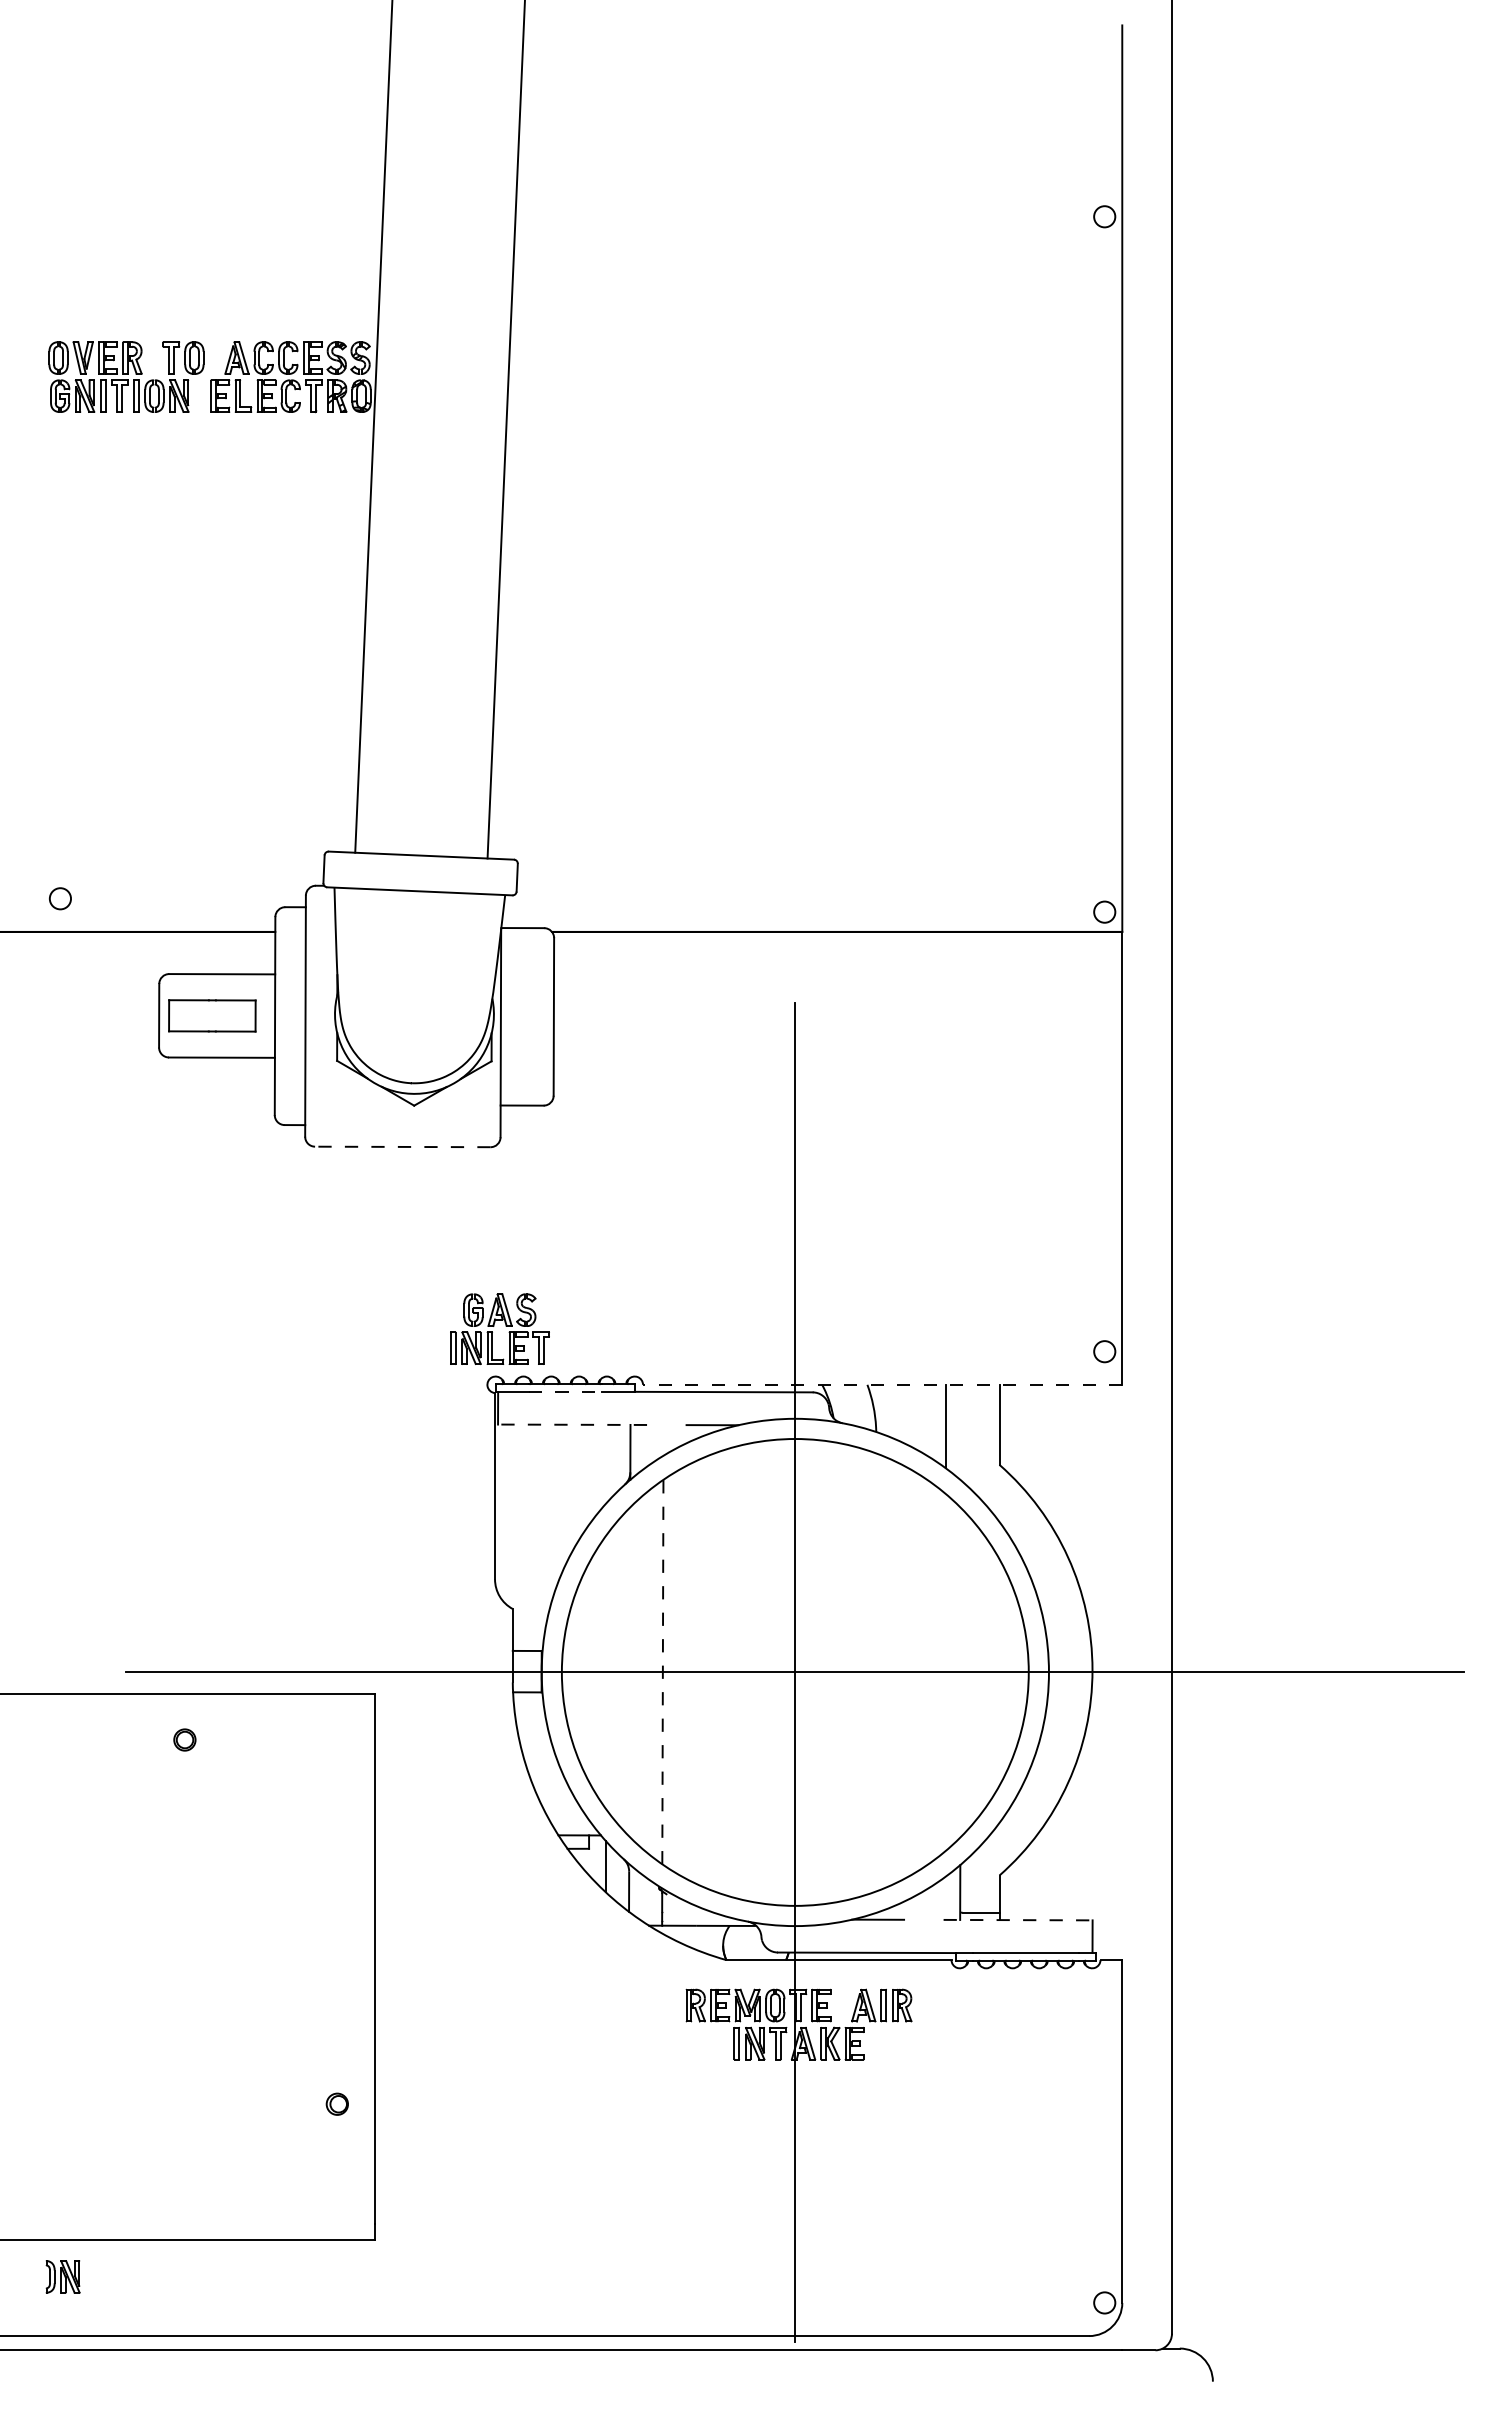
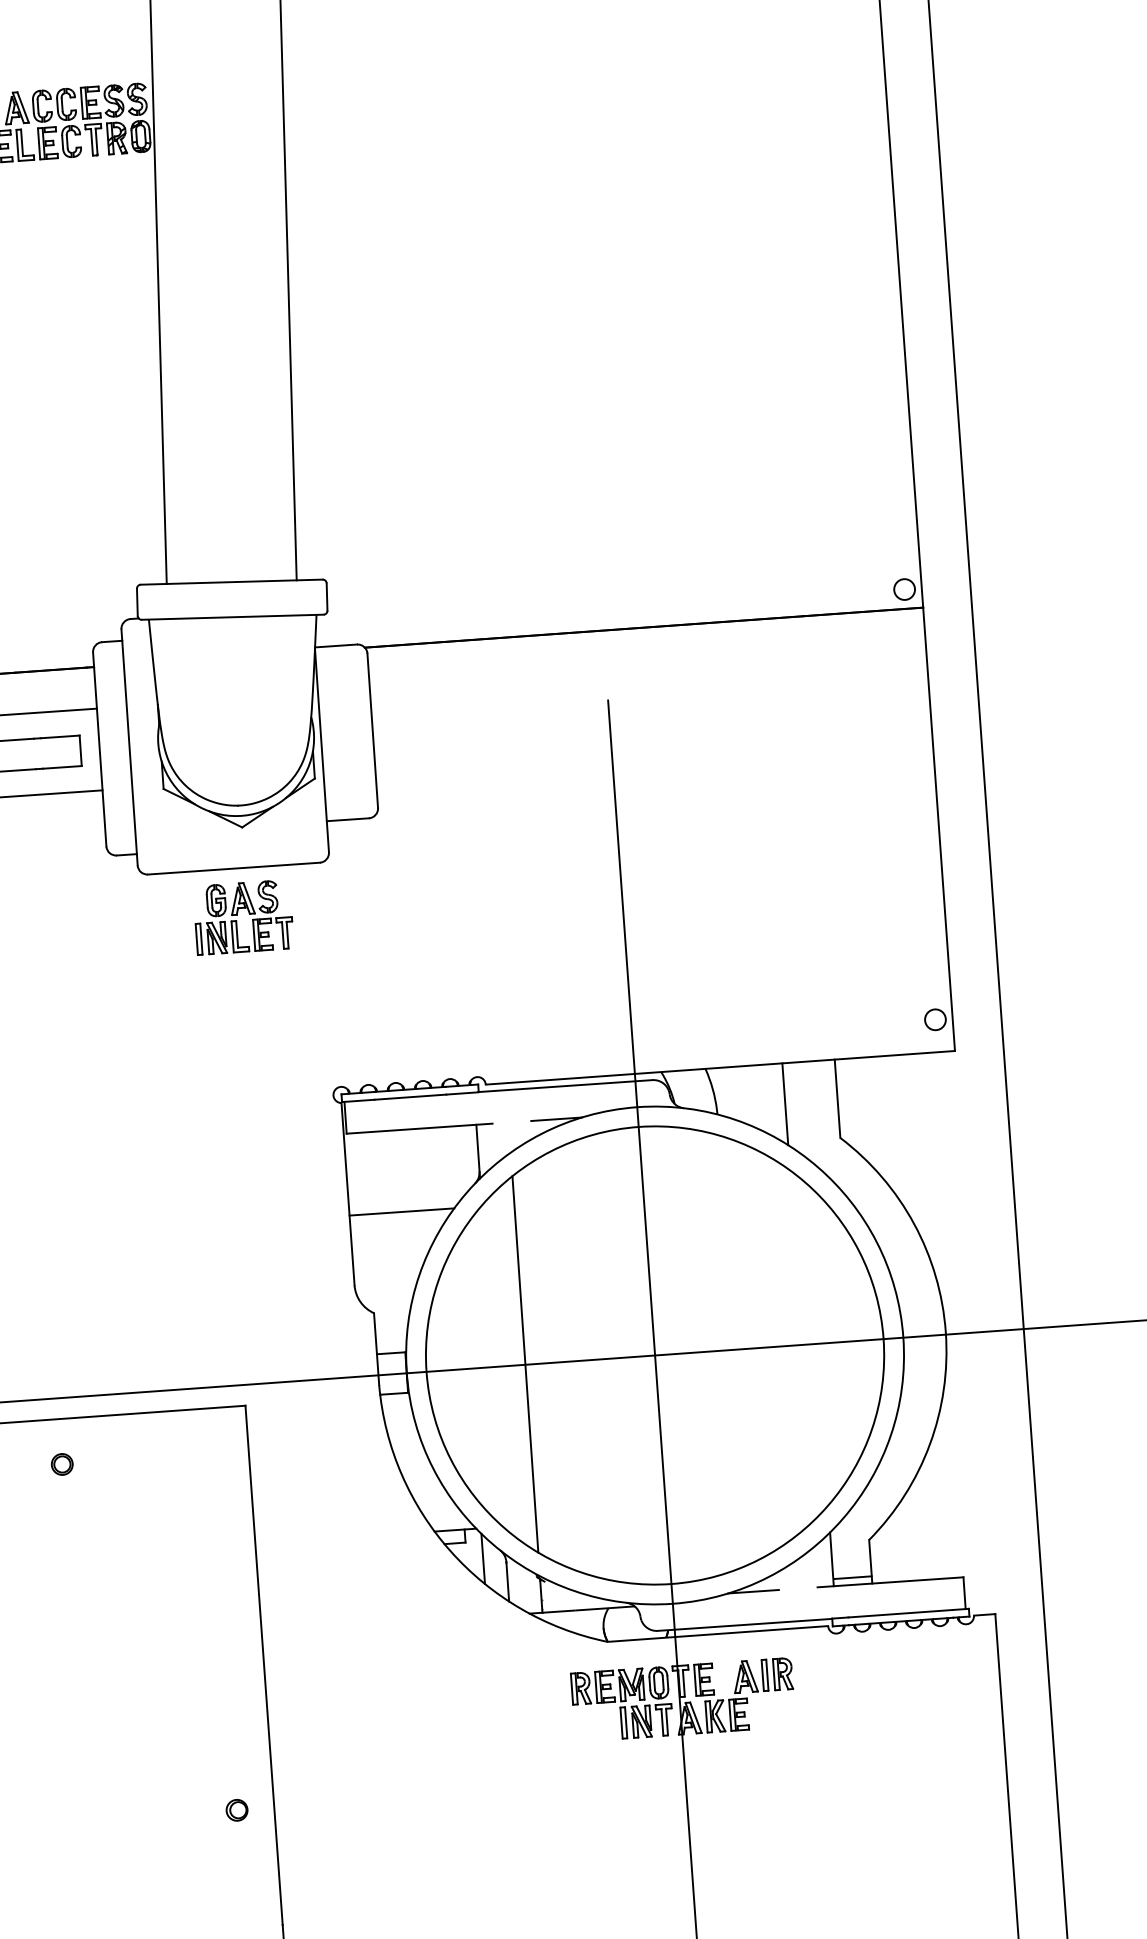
line: (402, 1146) -> (233, 868), dashed -> solid
part: (499, 1328) -> (243, 916), moved
line: (882, 1384) -> (720, 1067), dashed -> solid
line: (565, 1392) -> (410, 1097), dashed -> solid
line: (572, 1424) -> (419, 1128), dashed -> solid
line: (548, 1507) -> (401, 1211), added
line: (662, 1671) -> (524, 1363), dashed -> solid
line: (1018, 1920) -> (890, 1582), dashed -> solid

